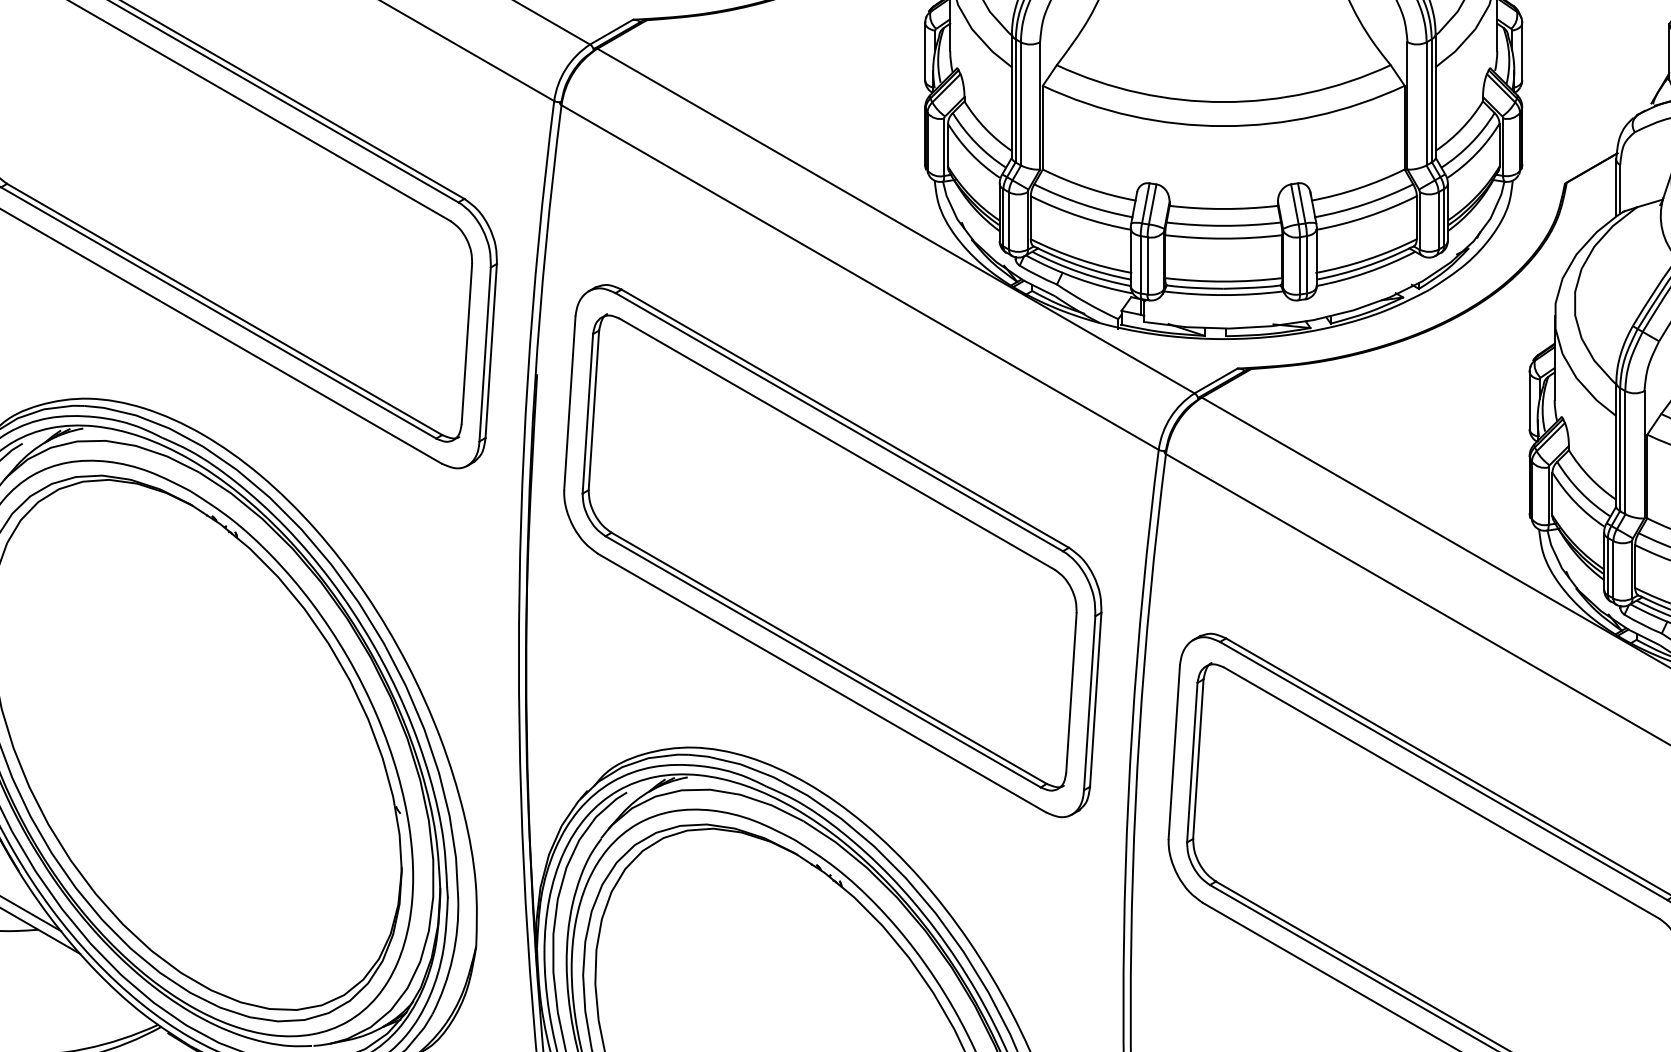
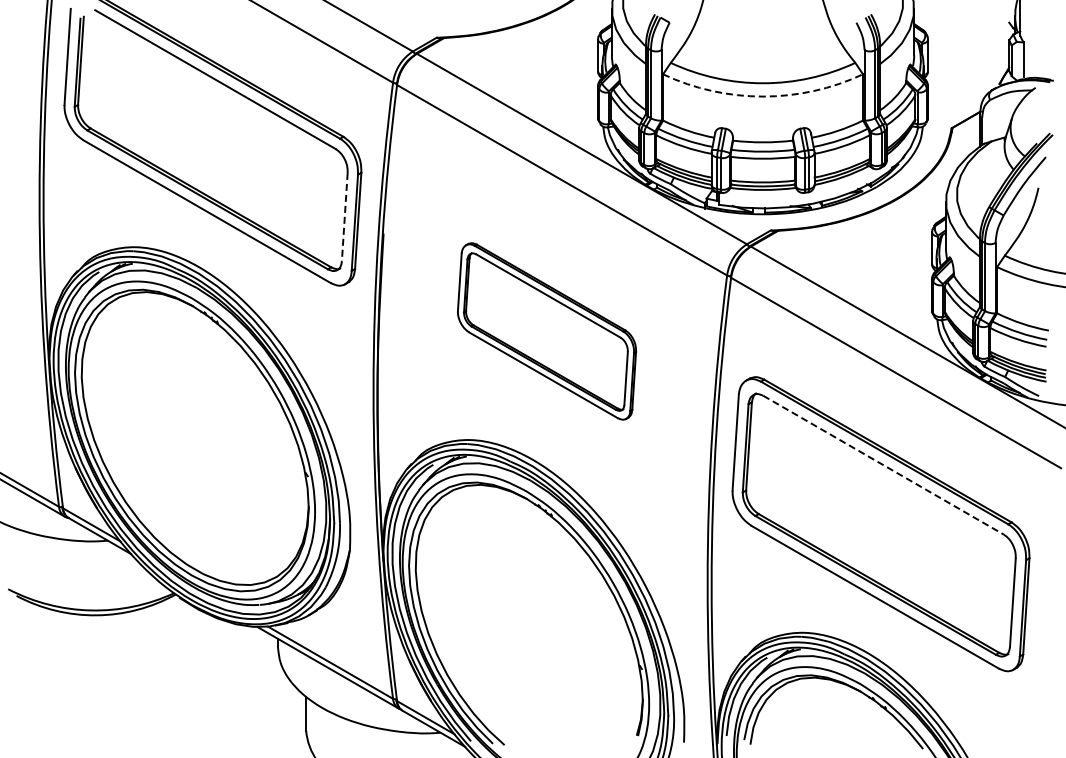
arc: (1224, 125) -> (763, 96), solid -> dashed
line: (466, 344) -> (344, 217), solid -> dashed
part: (831, 551) -> (546, 331), size x0.6
line: (1441, 793) -> (883, 465), solid -> dashed

